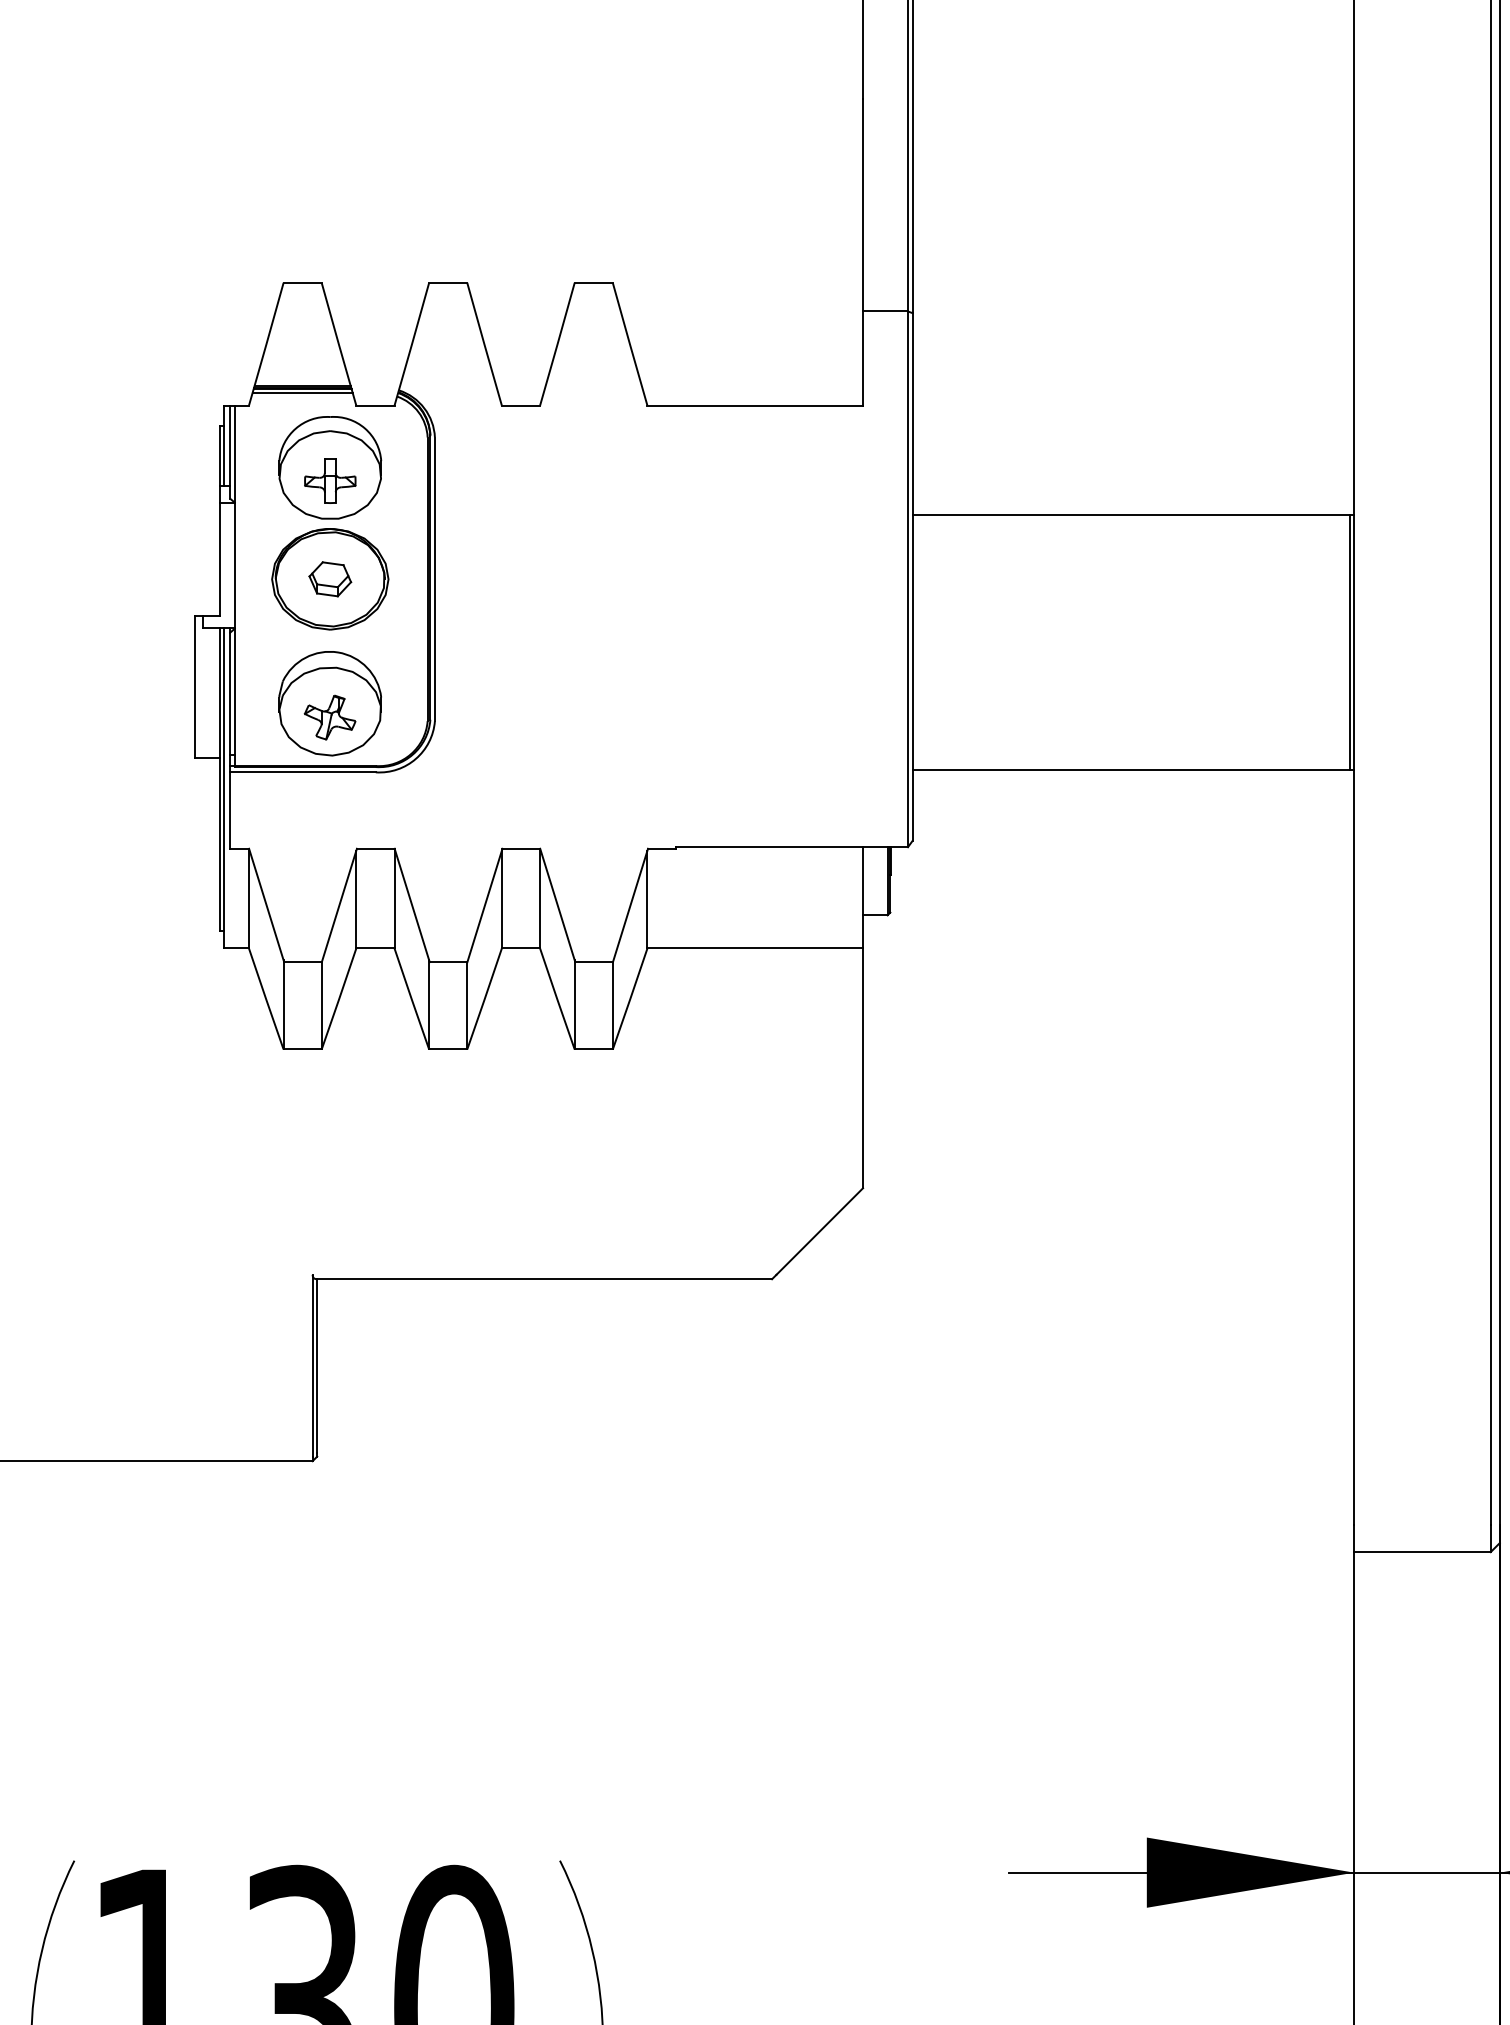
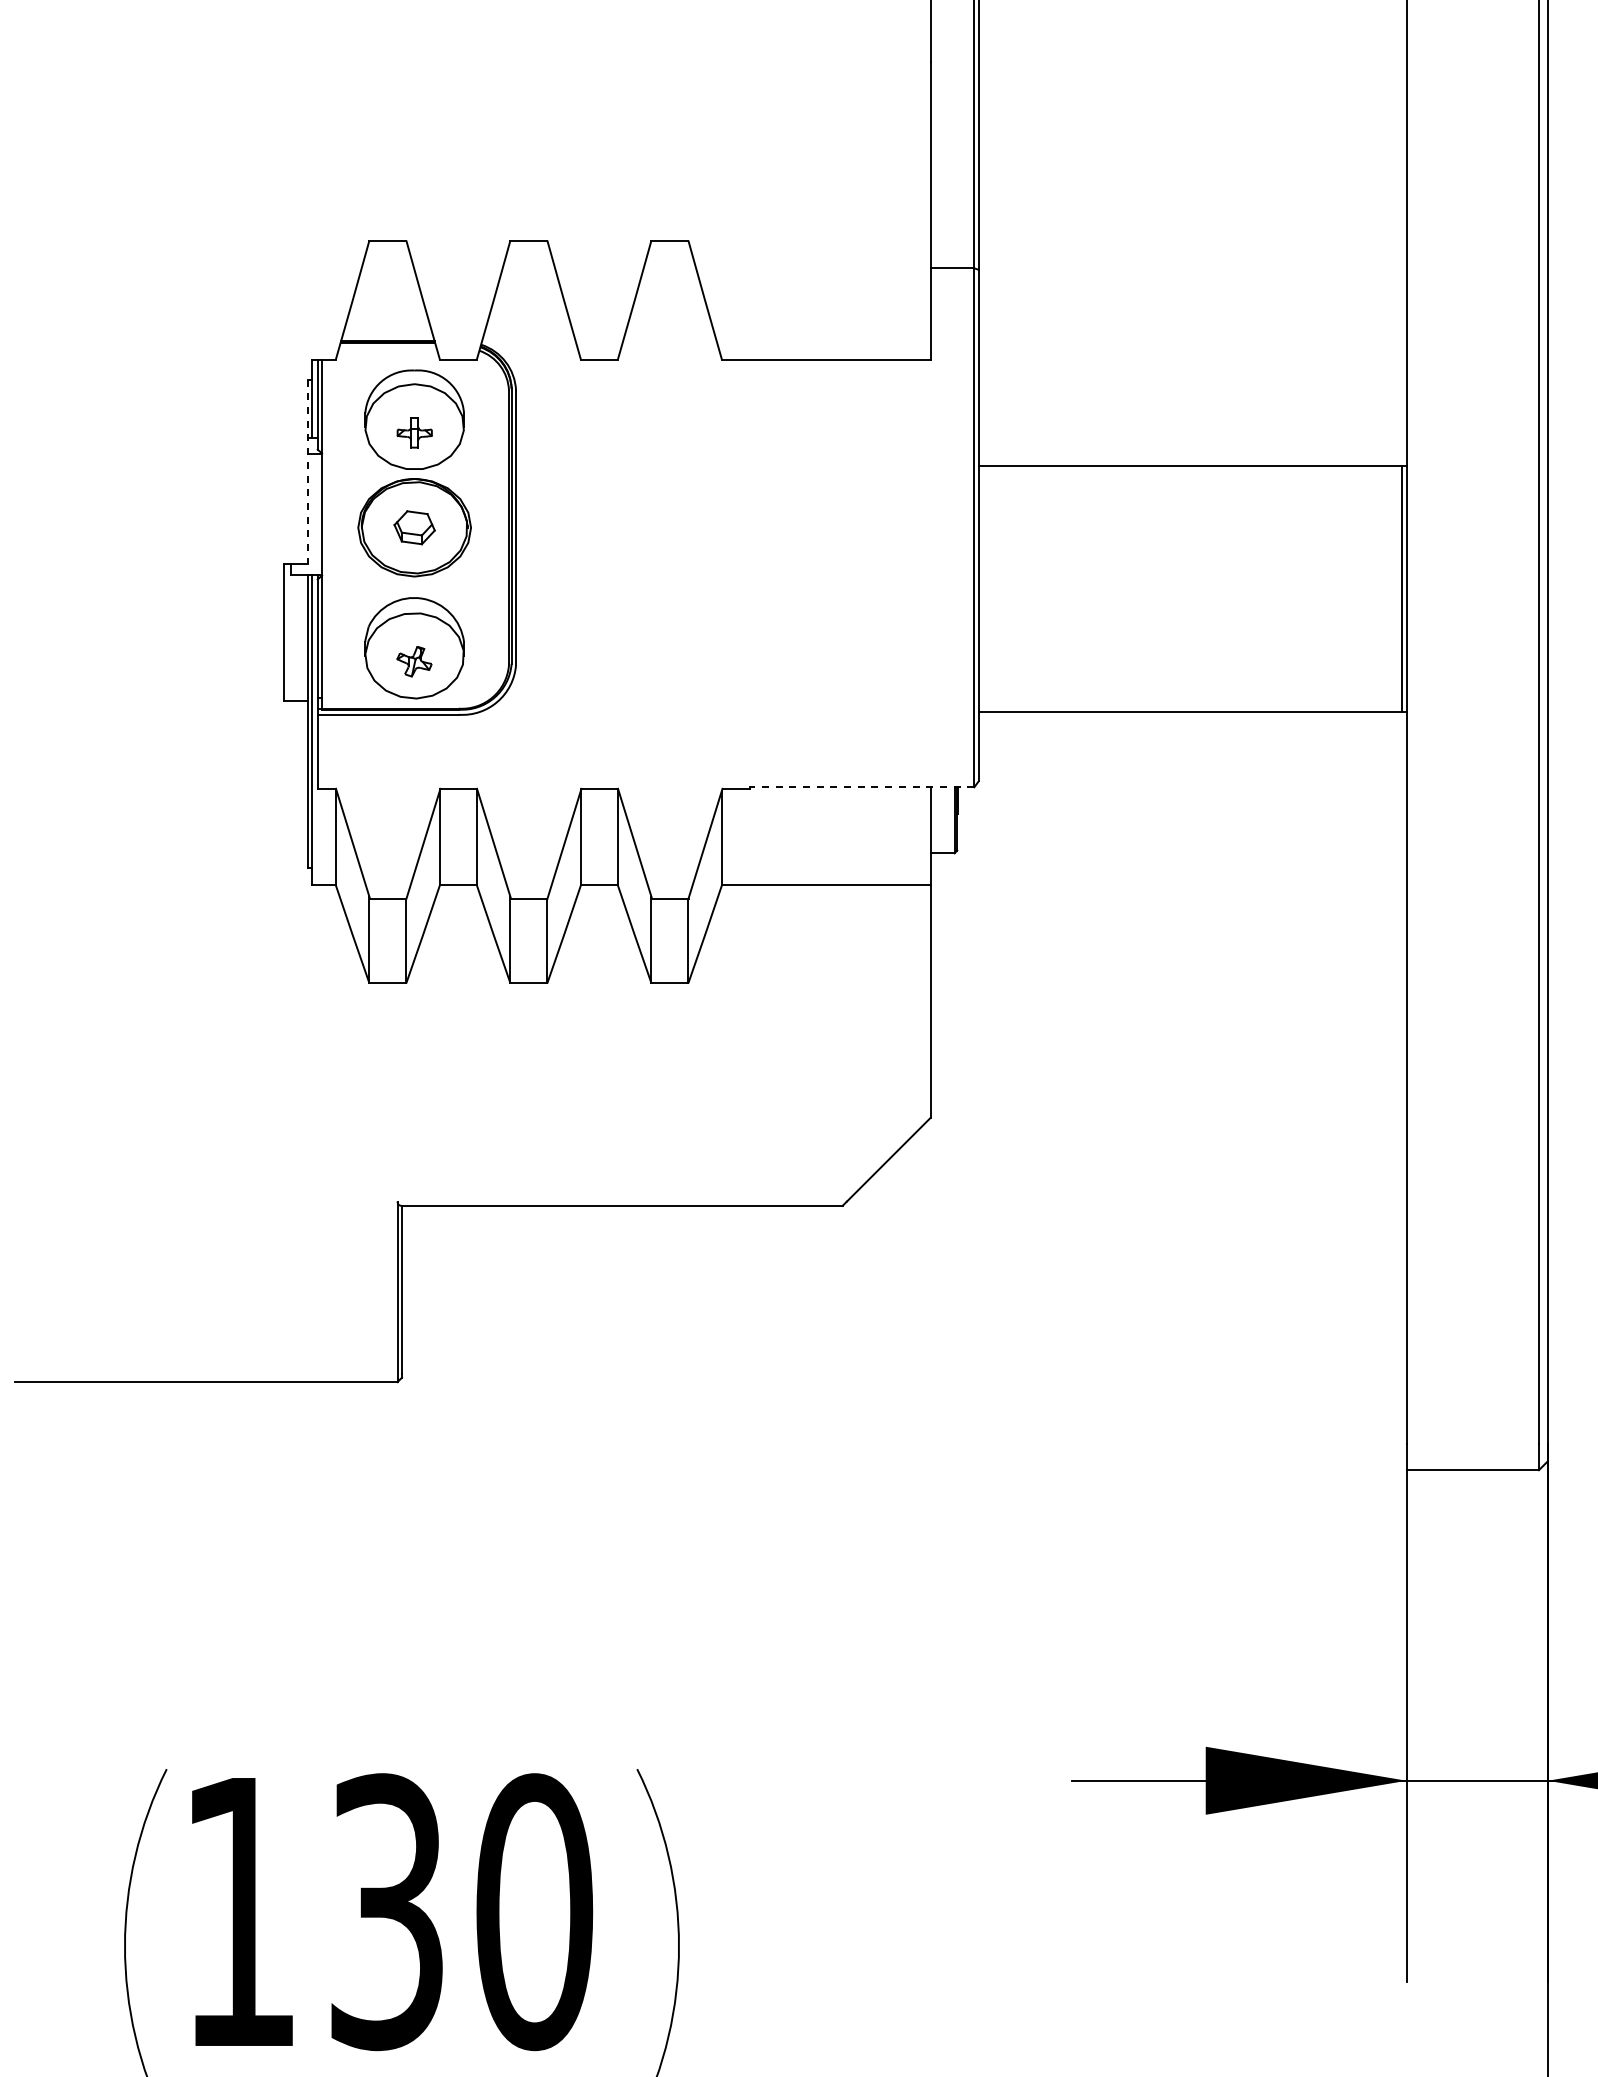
line: (302, 392) -> (387, 346), removed
part: (330, 480) -> (414, 432), size x0.7
line: (219, 521) -> (307, 471), solid -> dashed
part: (330, 717) -> (414, 661), size x0.7
line: (791, 847) -> (861, 787), solid -> dashed

